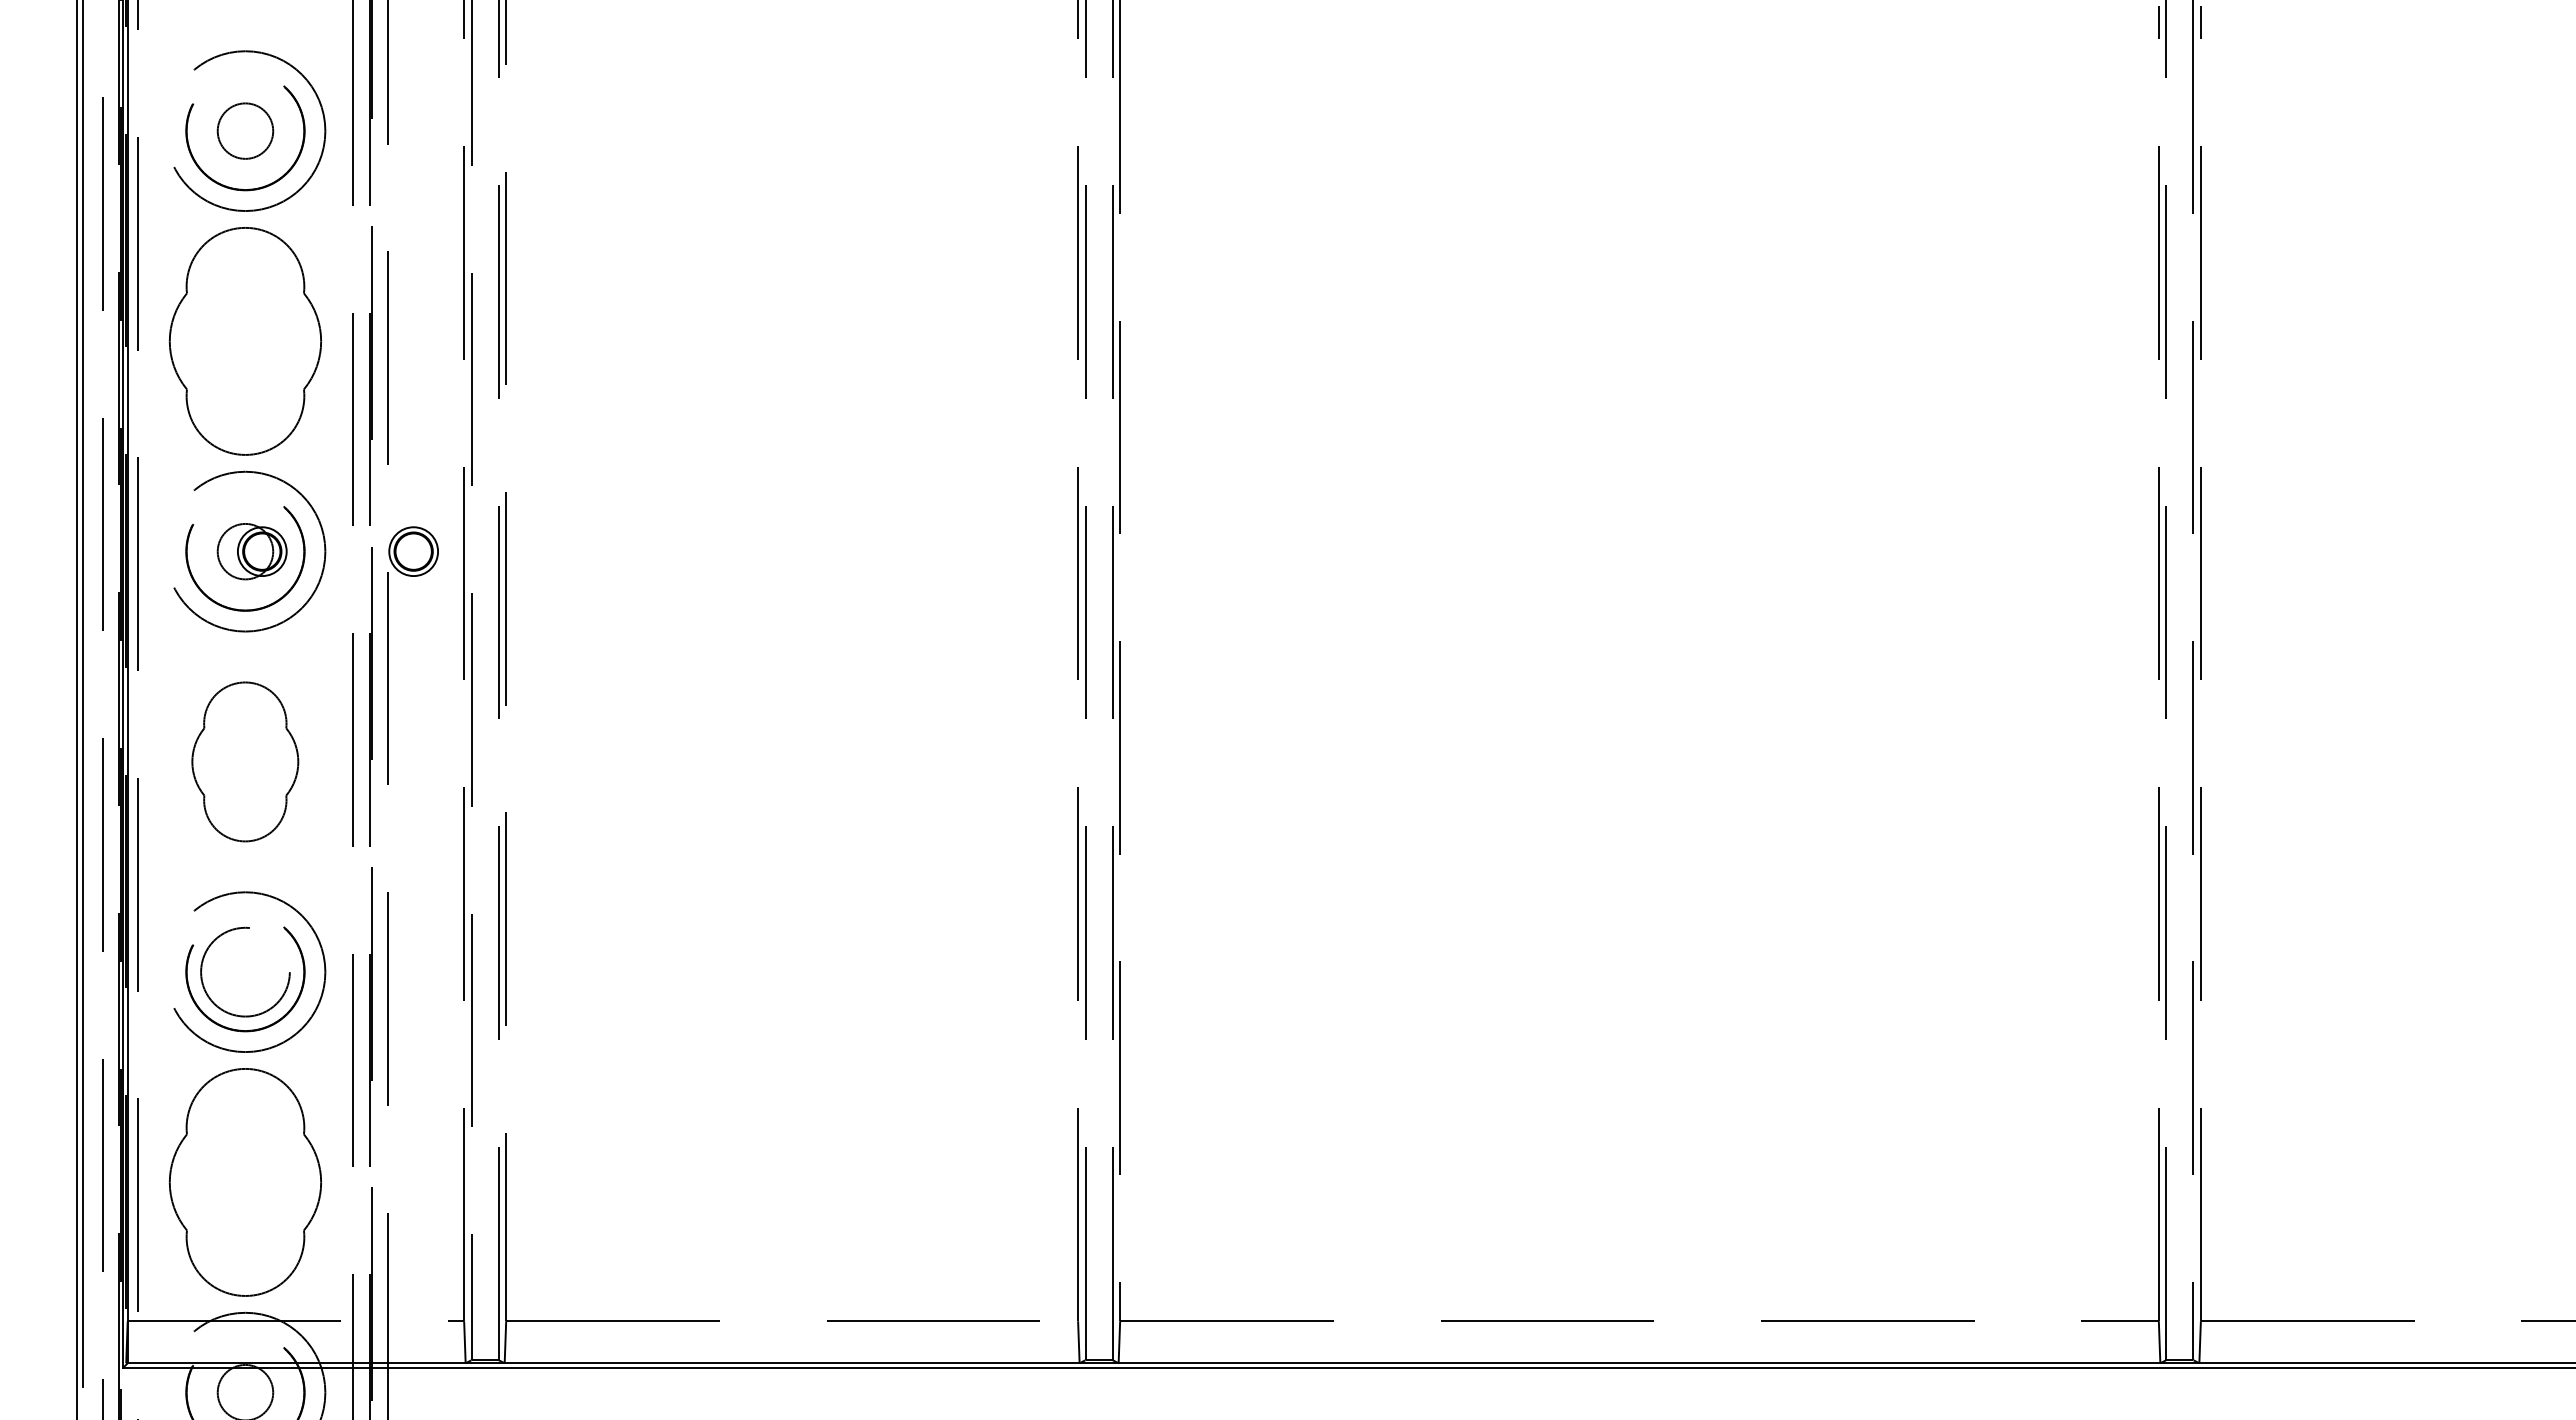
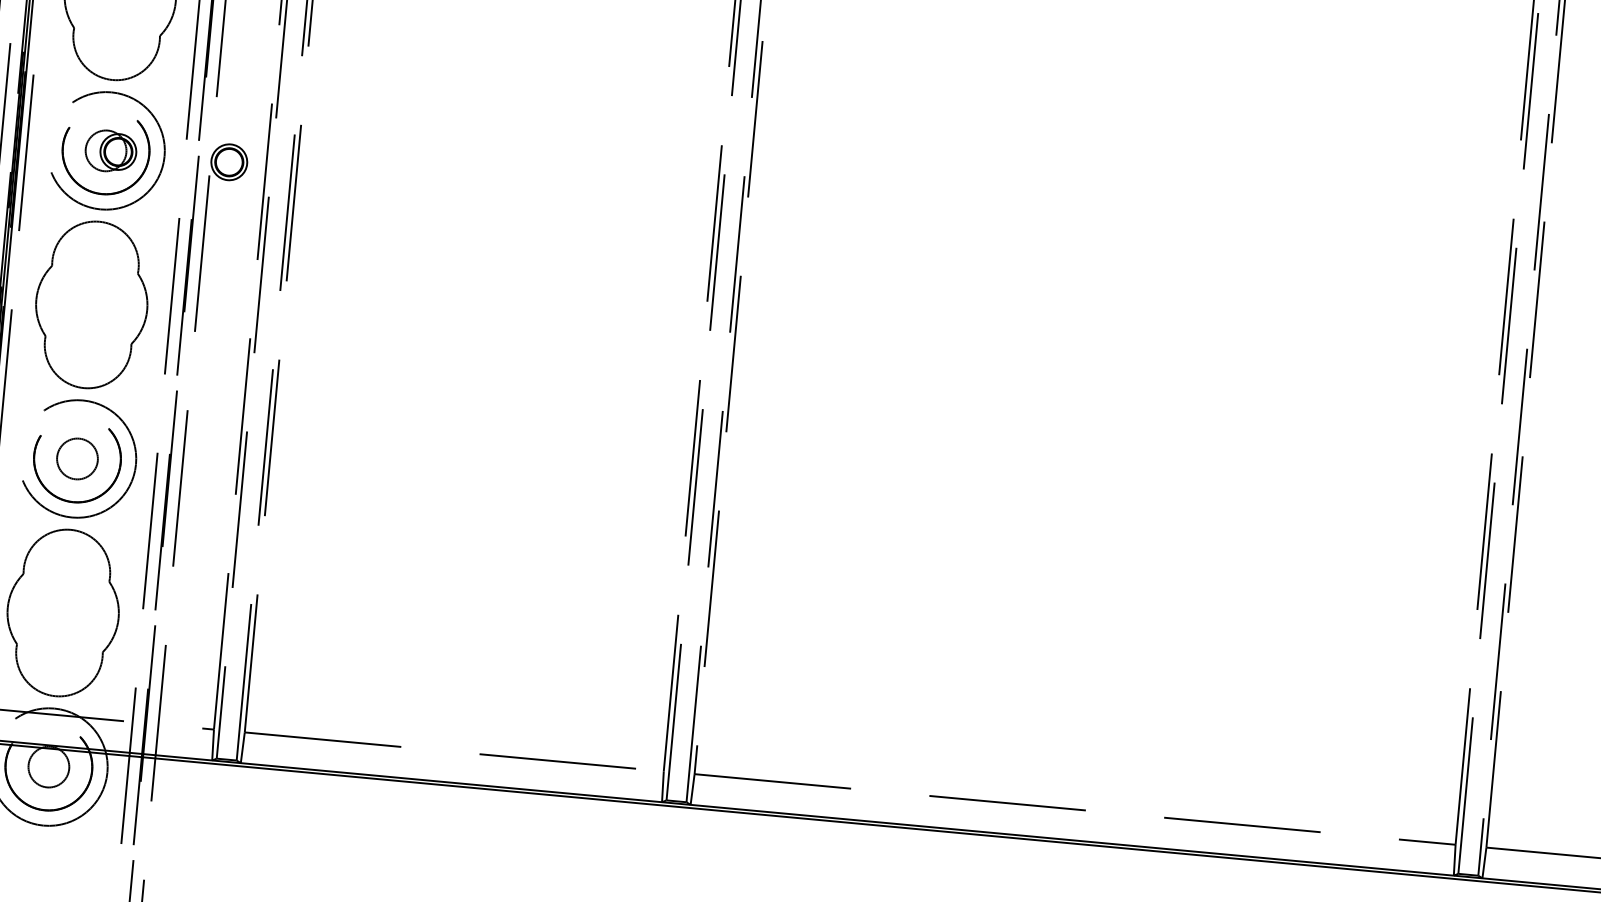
part: (244, 761) -> (91, 304), size x1.43
circle: (245, 971) -> (77, 458), size x0.62

